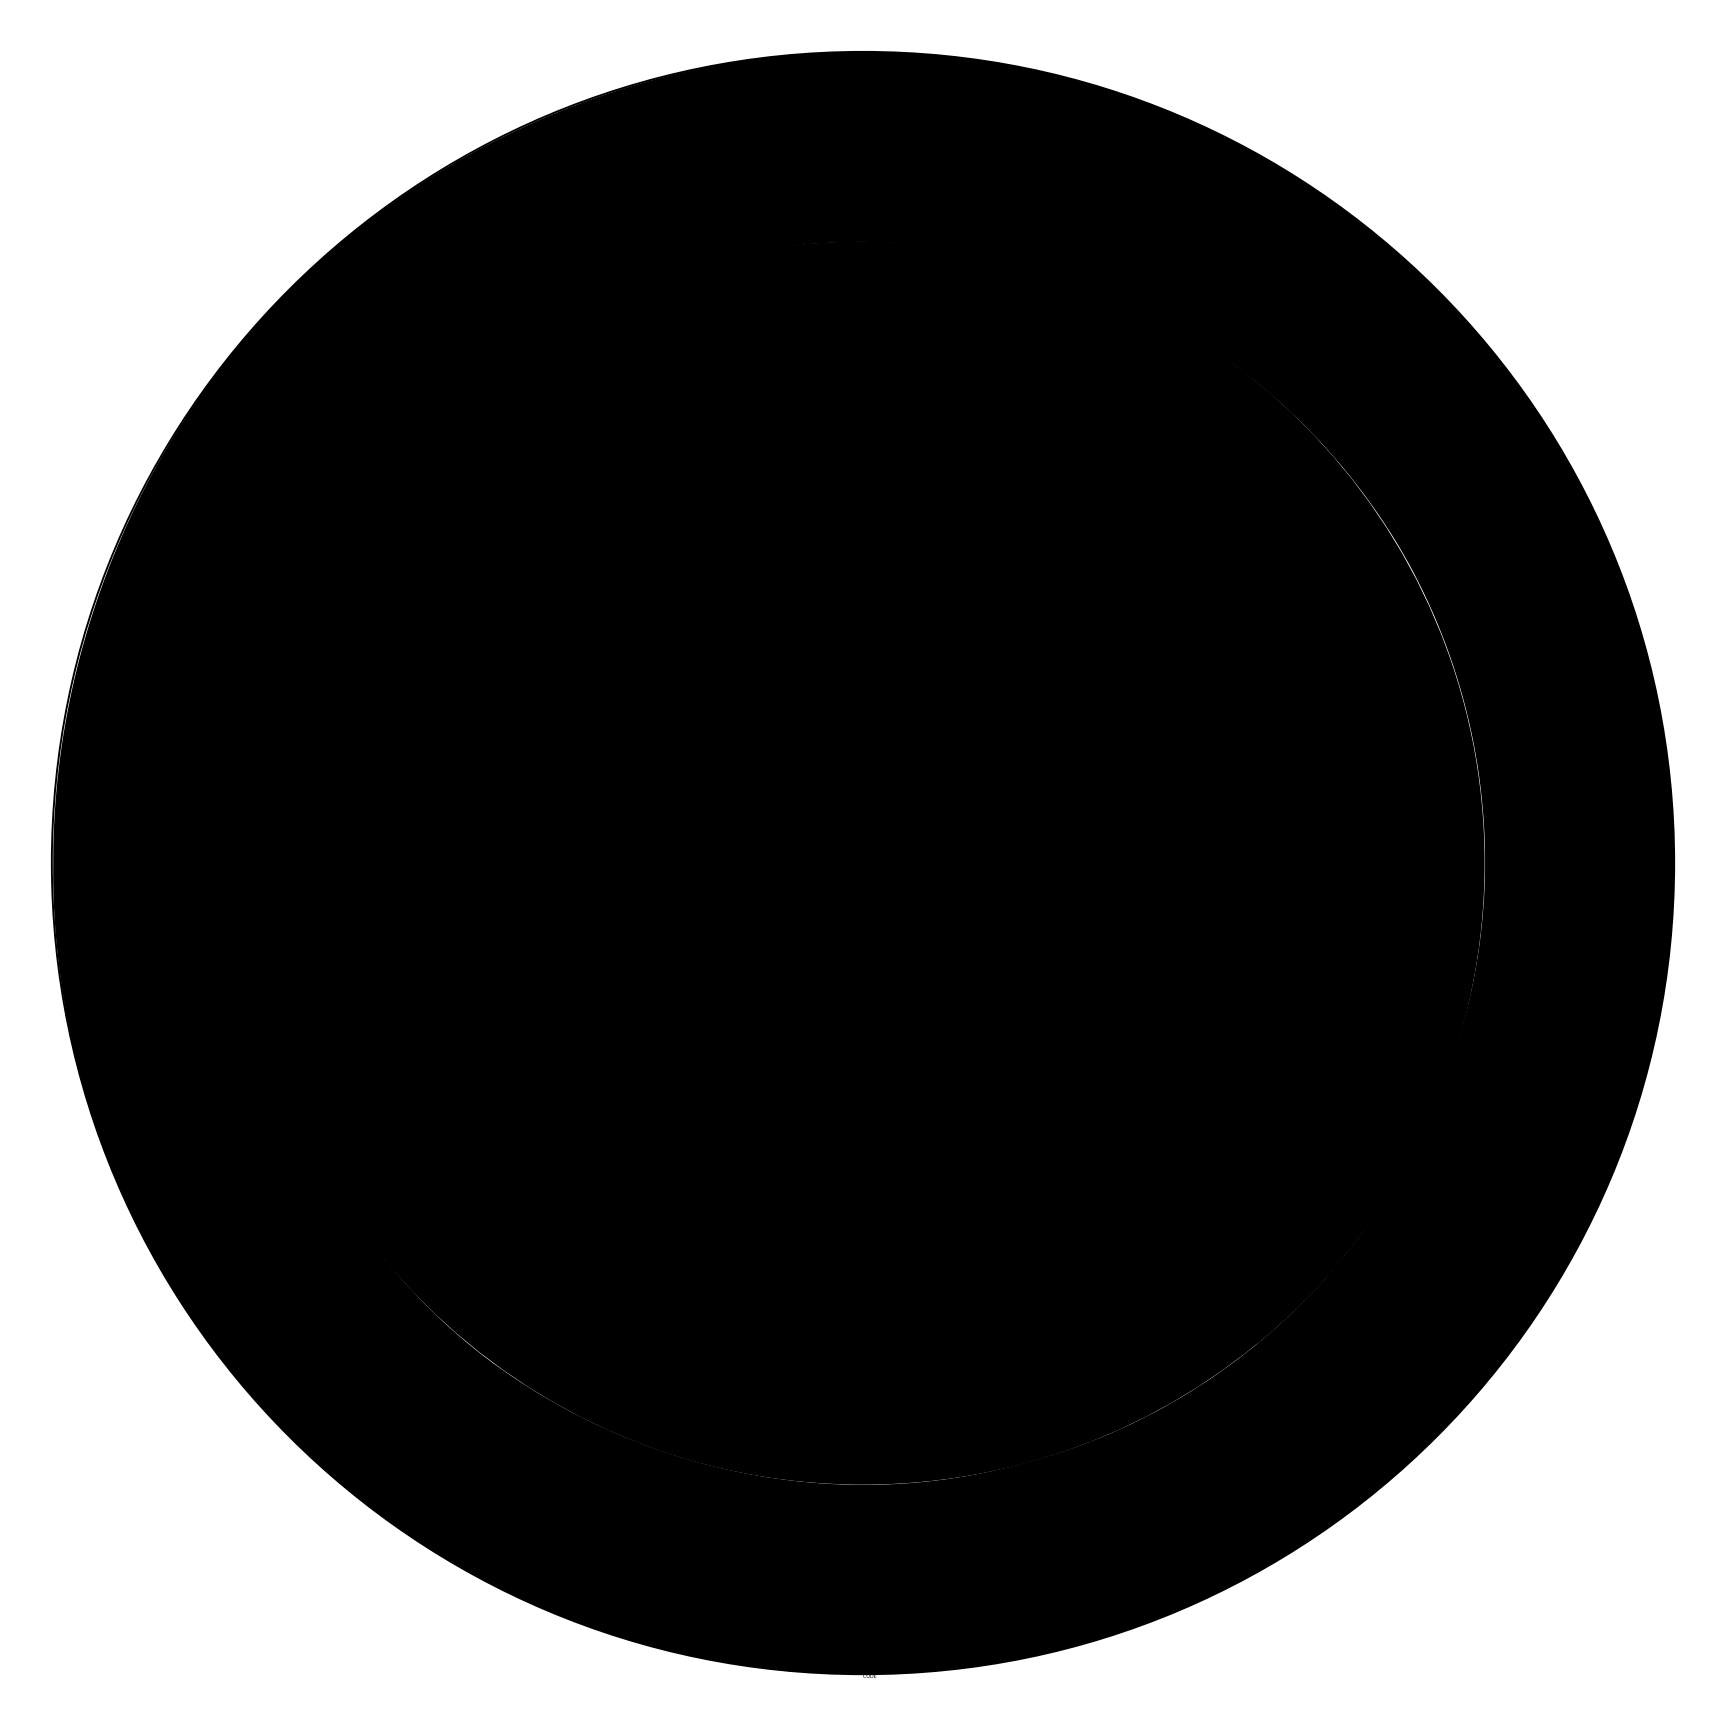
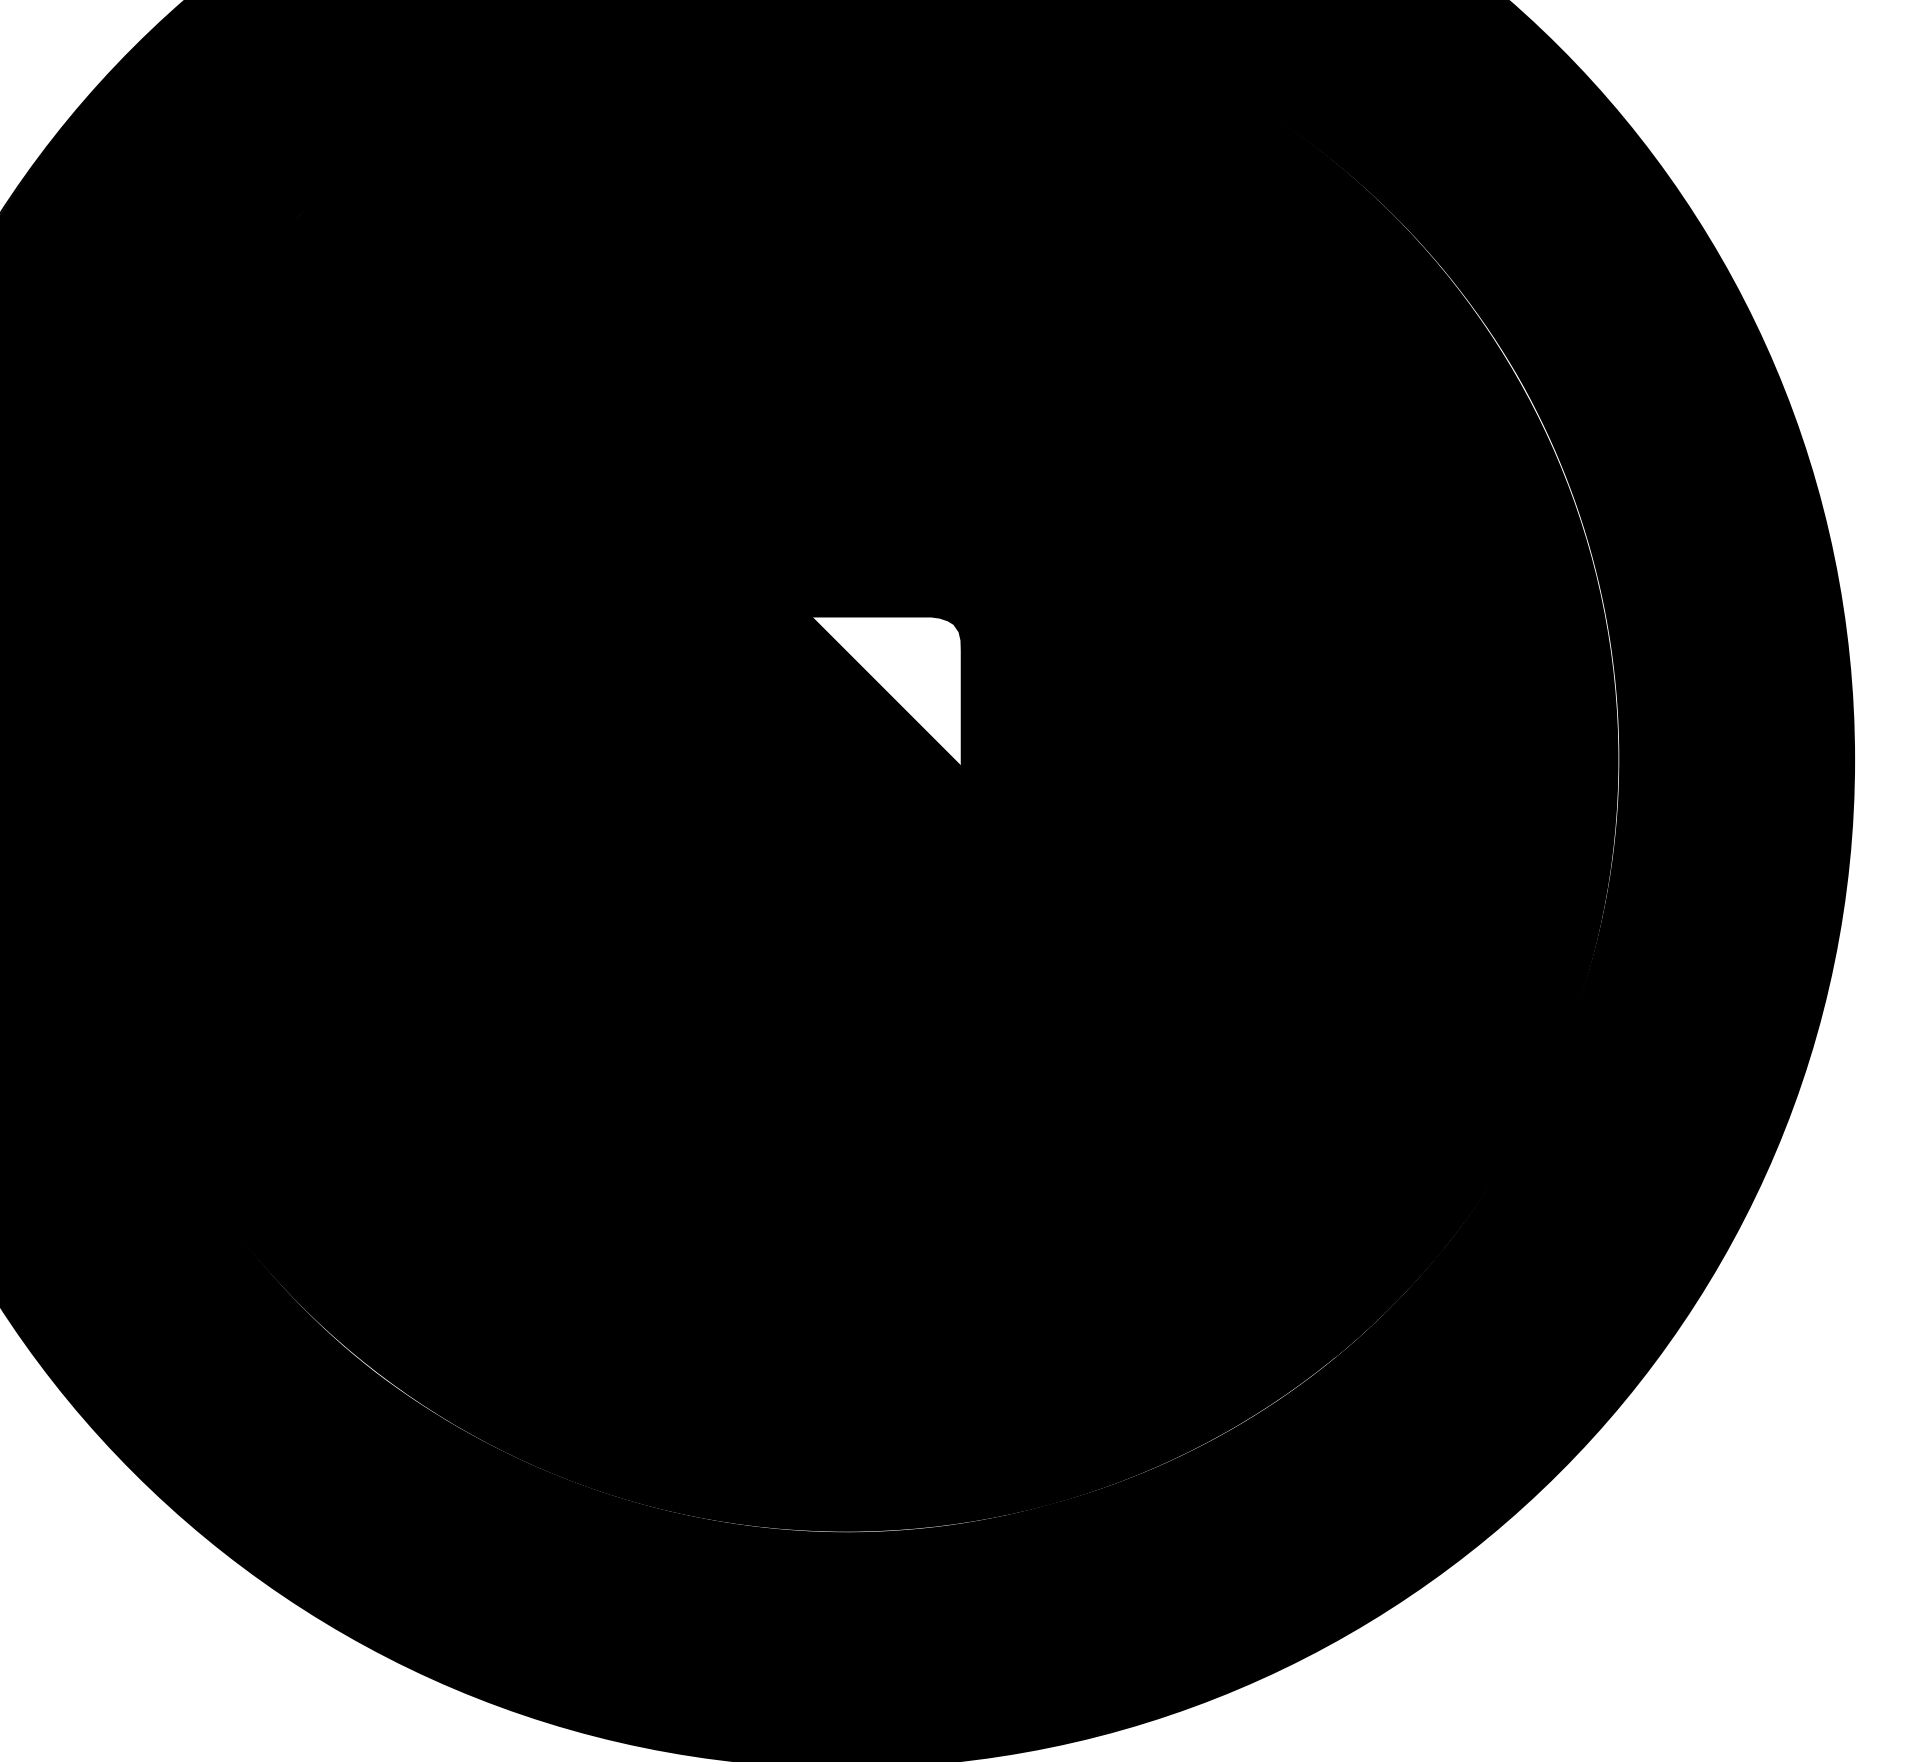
fill: (894, 808) -> (885, 692), removed

